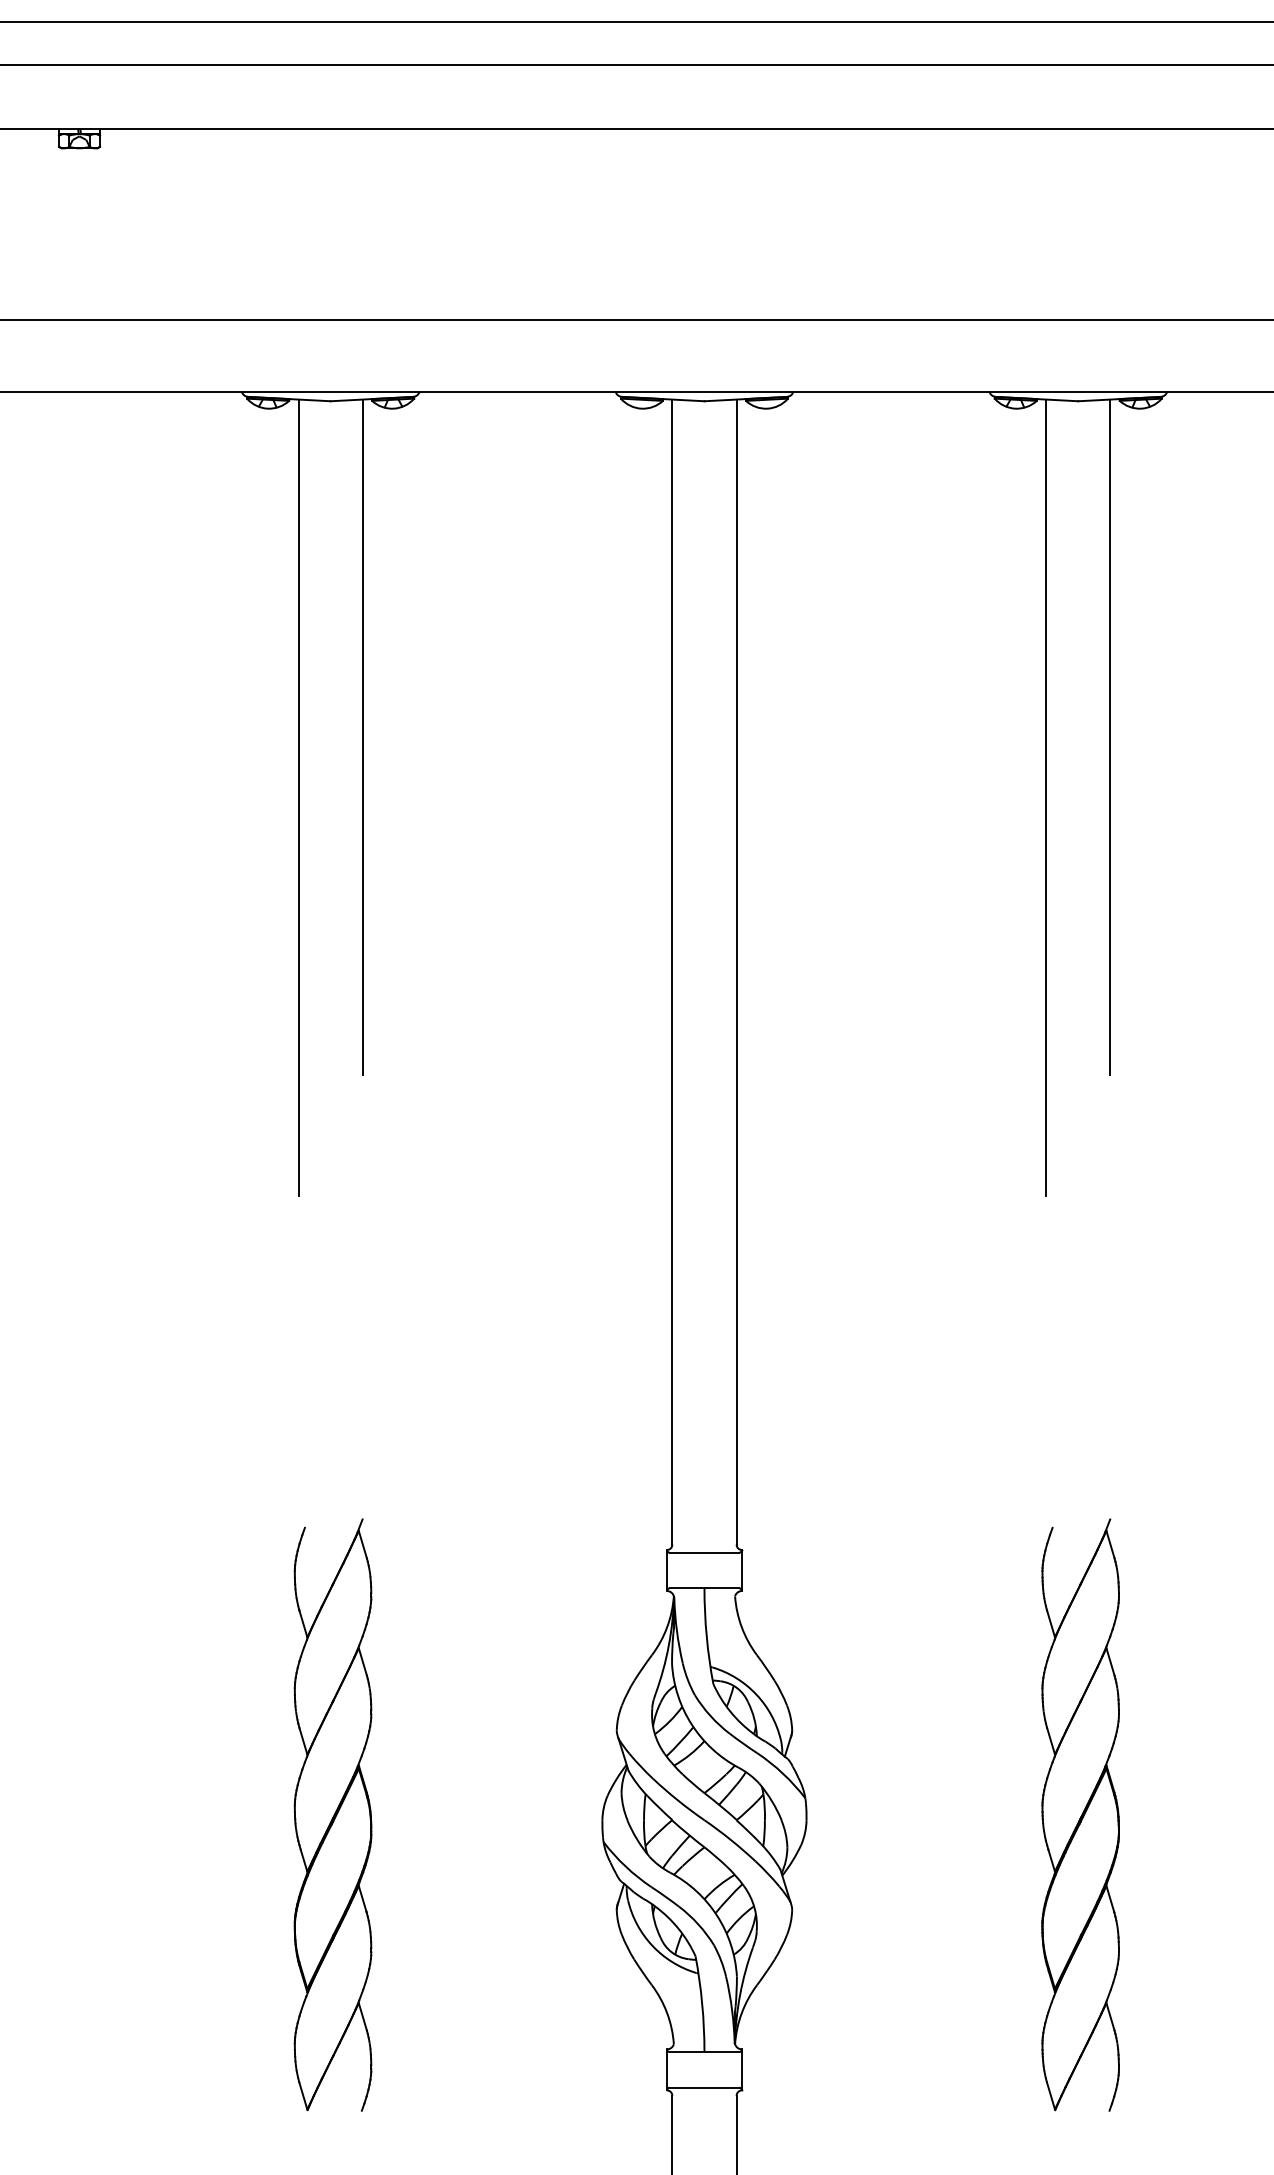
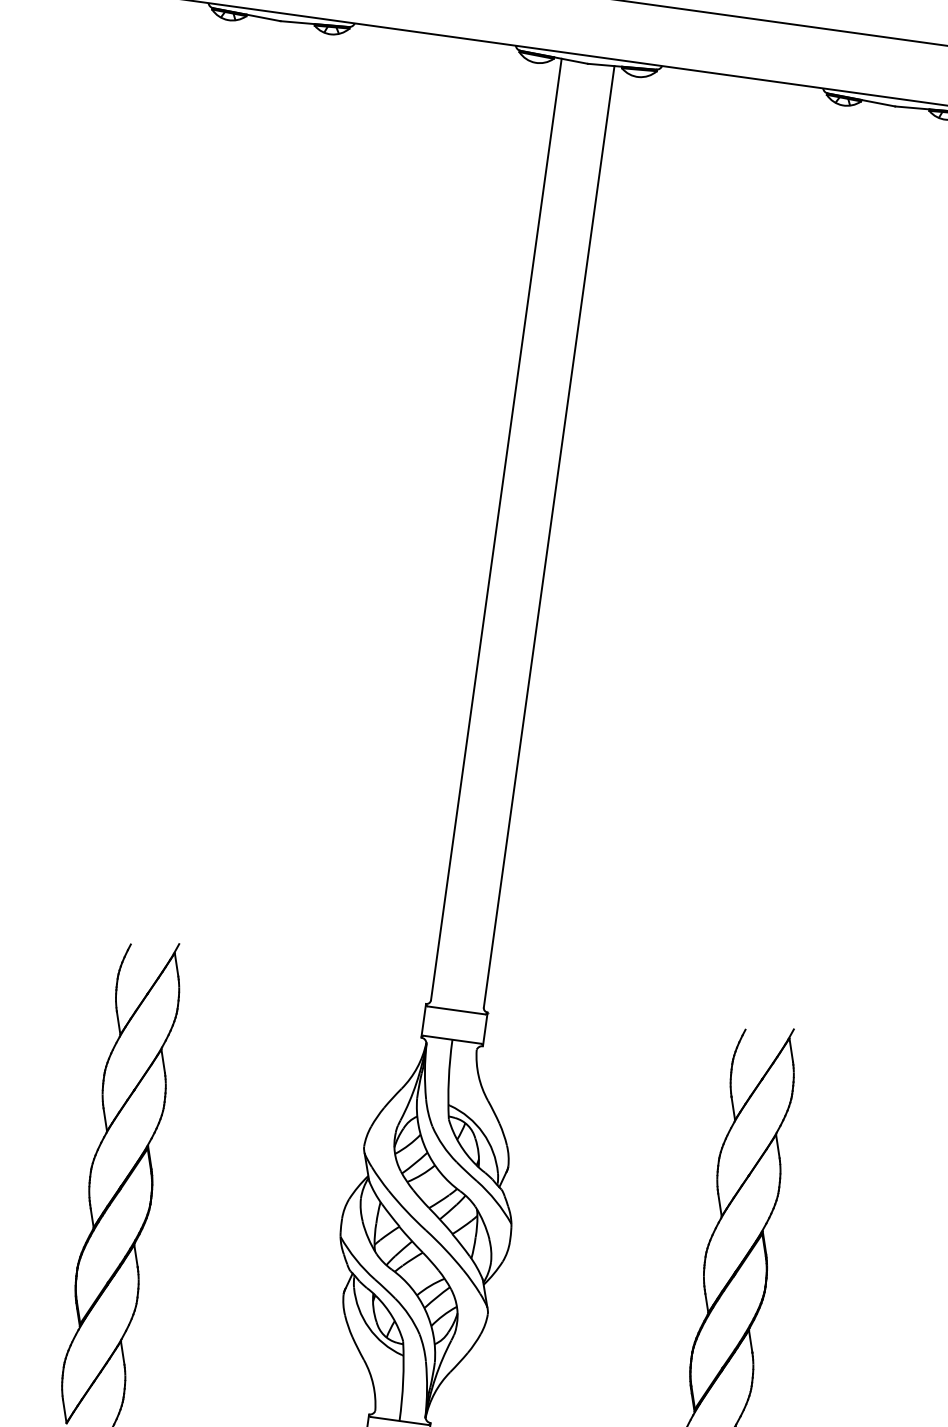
line: (362, 737) -> (268, 301), removed
line: (1110, 737) -> (883, 386), removed
line: (298, 797) -> (208, 343), removed
line: (1046, 797) -> (823, 428), removed

